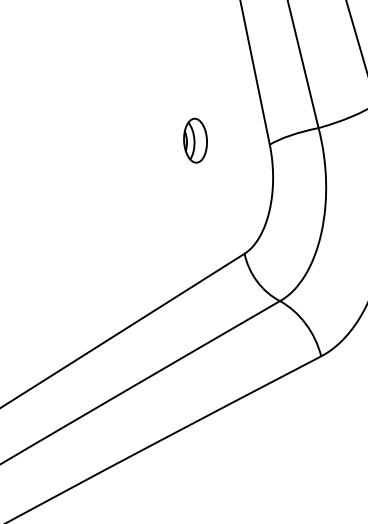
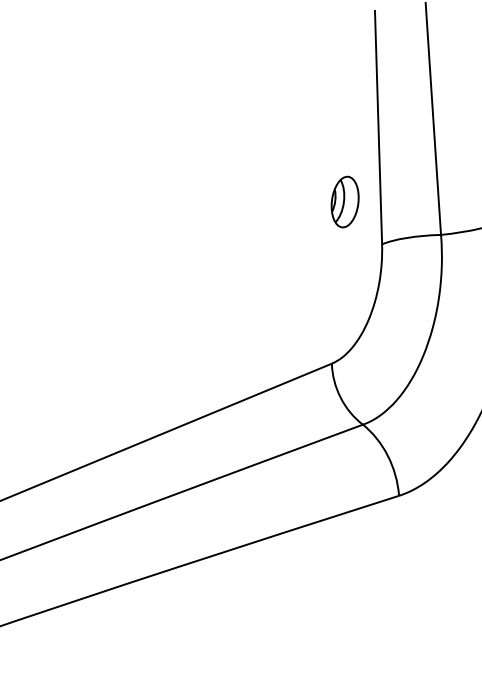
part: (194, 140) -> (344, 201), moved

